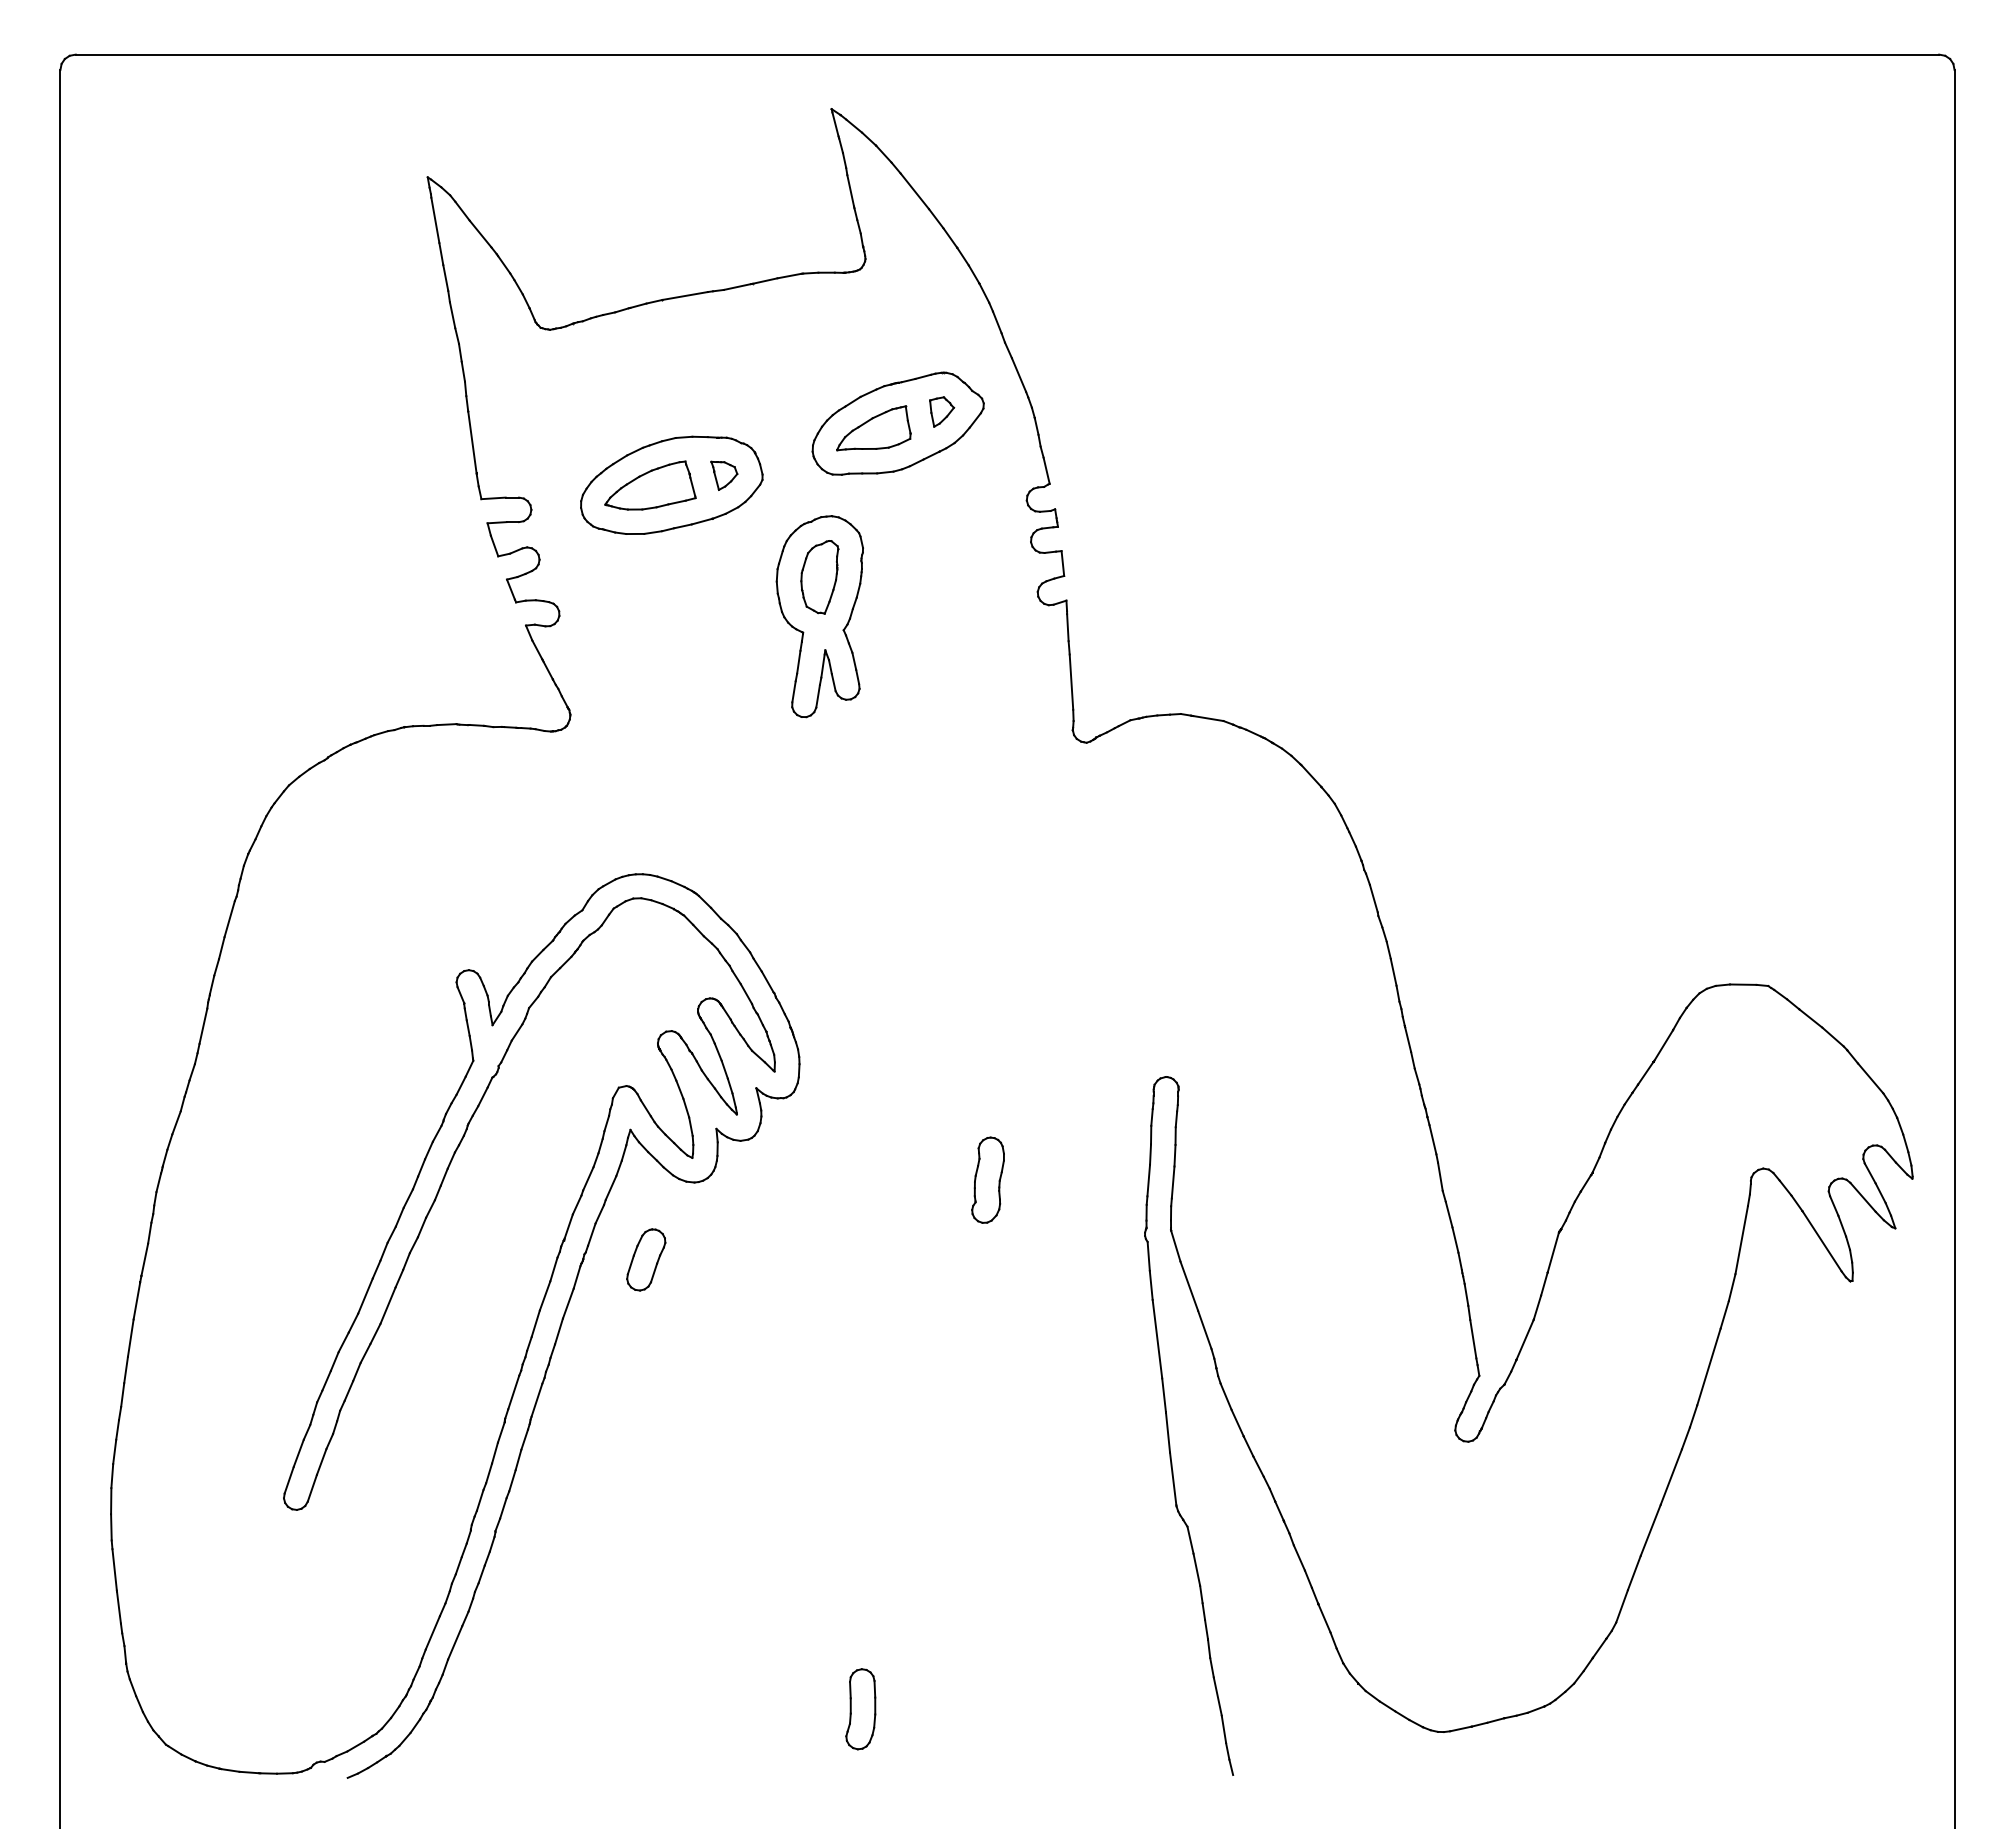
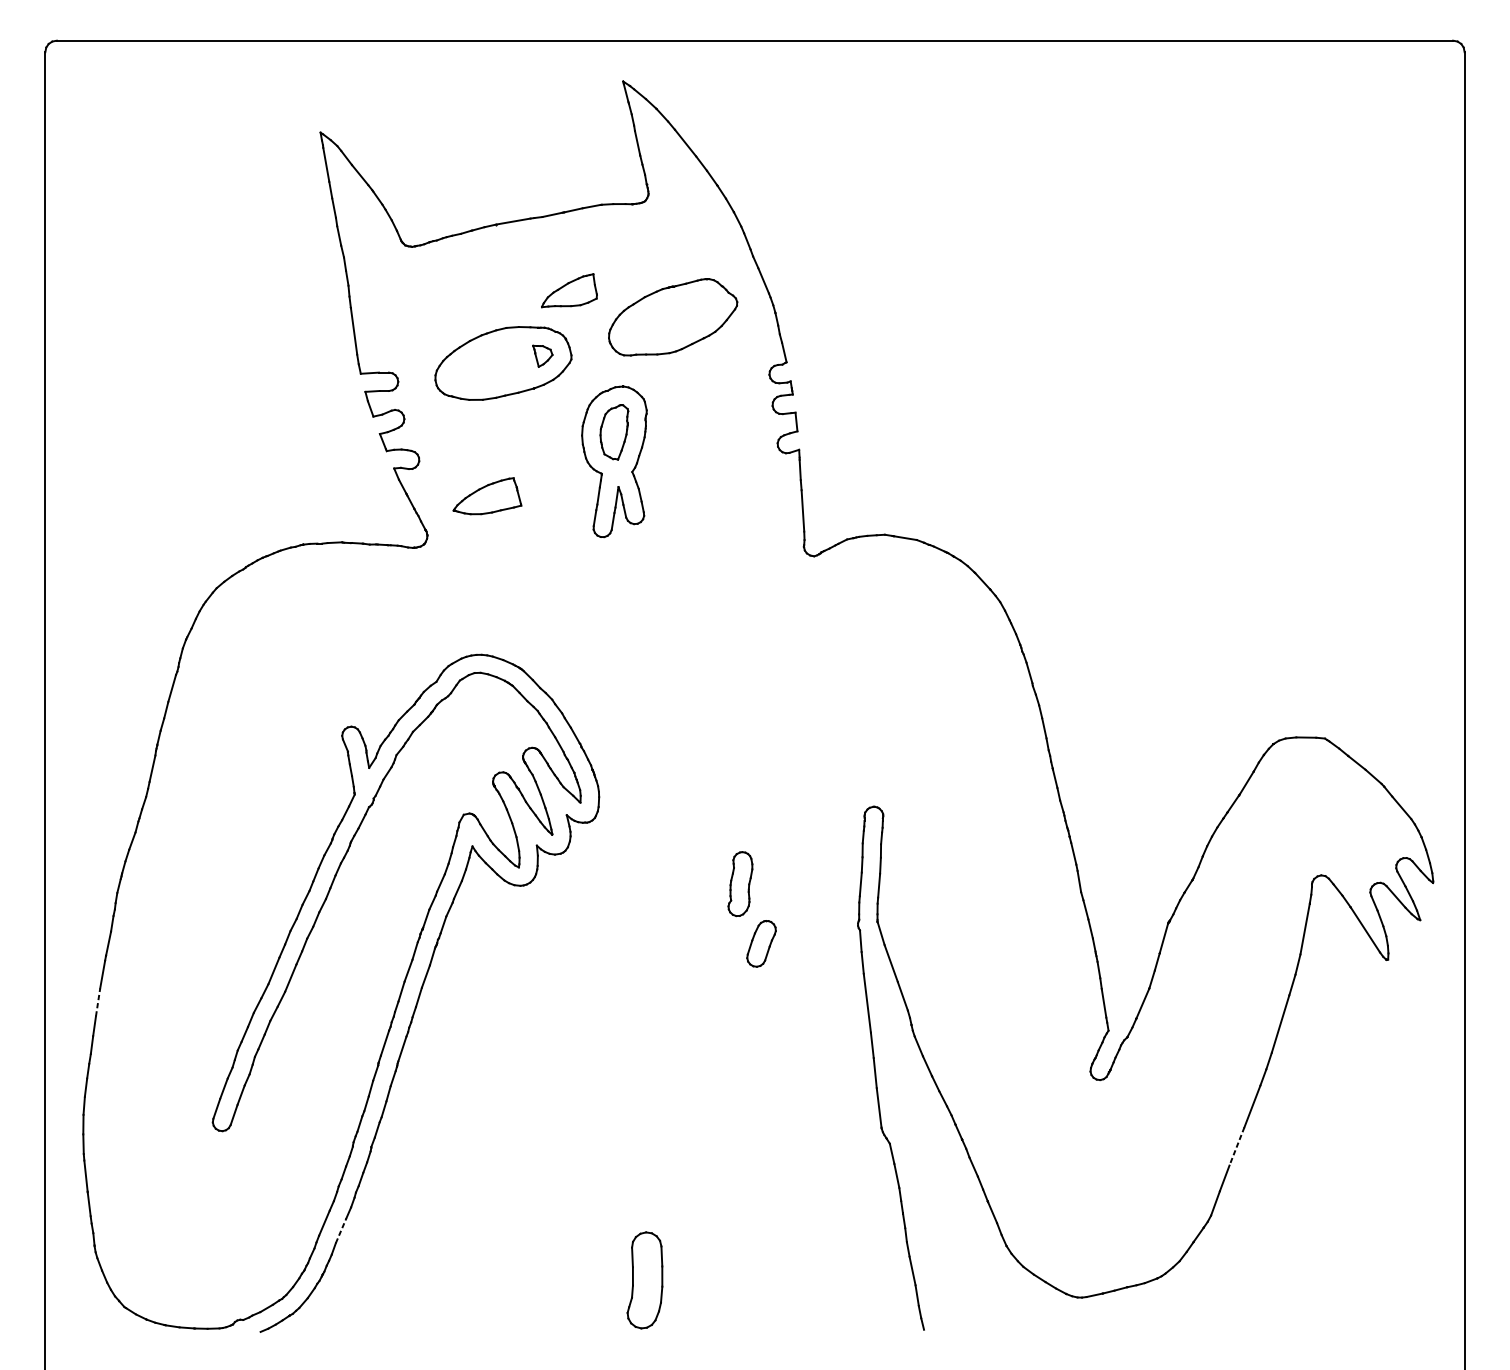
part: (942, 411) -> (706, 308), removed
part: (873, 428) -> (569, 290), moved
part: (650, 485) -> (487, 496), moved
part: (646, 1259) -> (761, 943), moved
line: (130, 1338) -> (97, 1002), solid -> dashed
line: (1650, 1530) -> (1236, 1146), solid -> dashed
line: (455, 1642) -> (341, 1230), solid -> dashed
part: (860, 1709) -> (644, 1280), size x1.6

